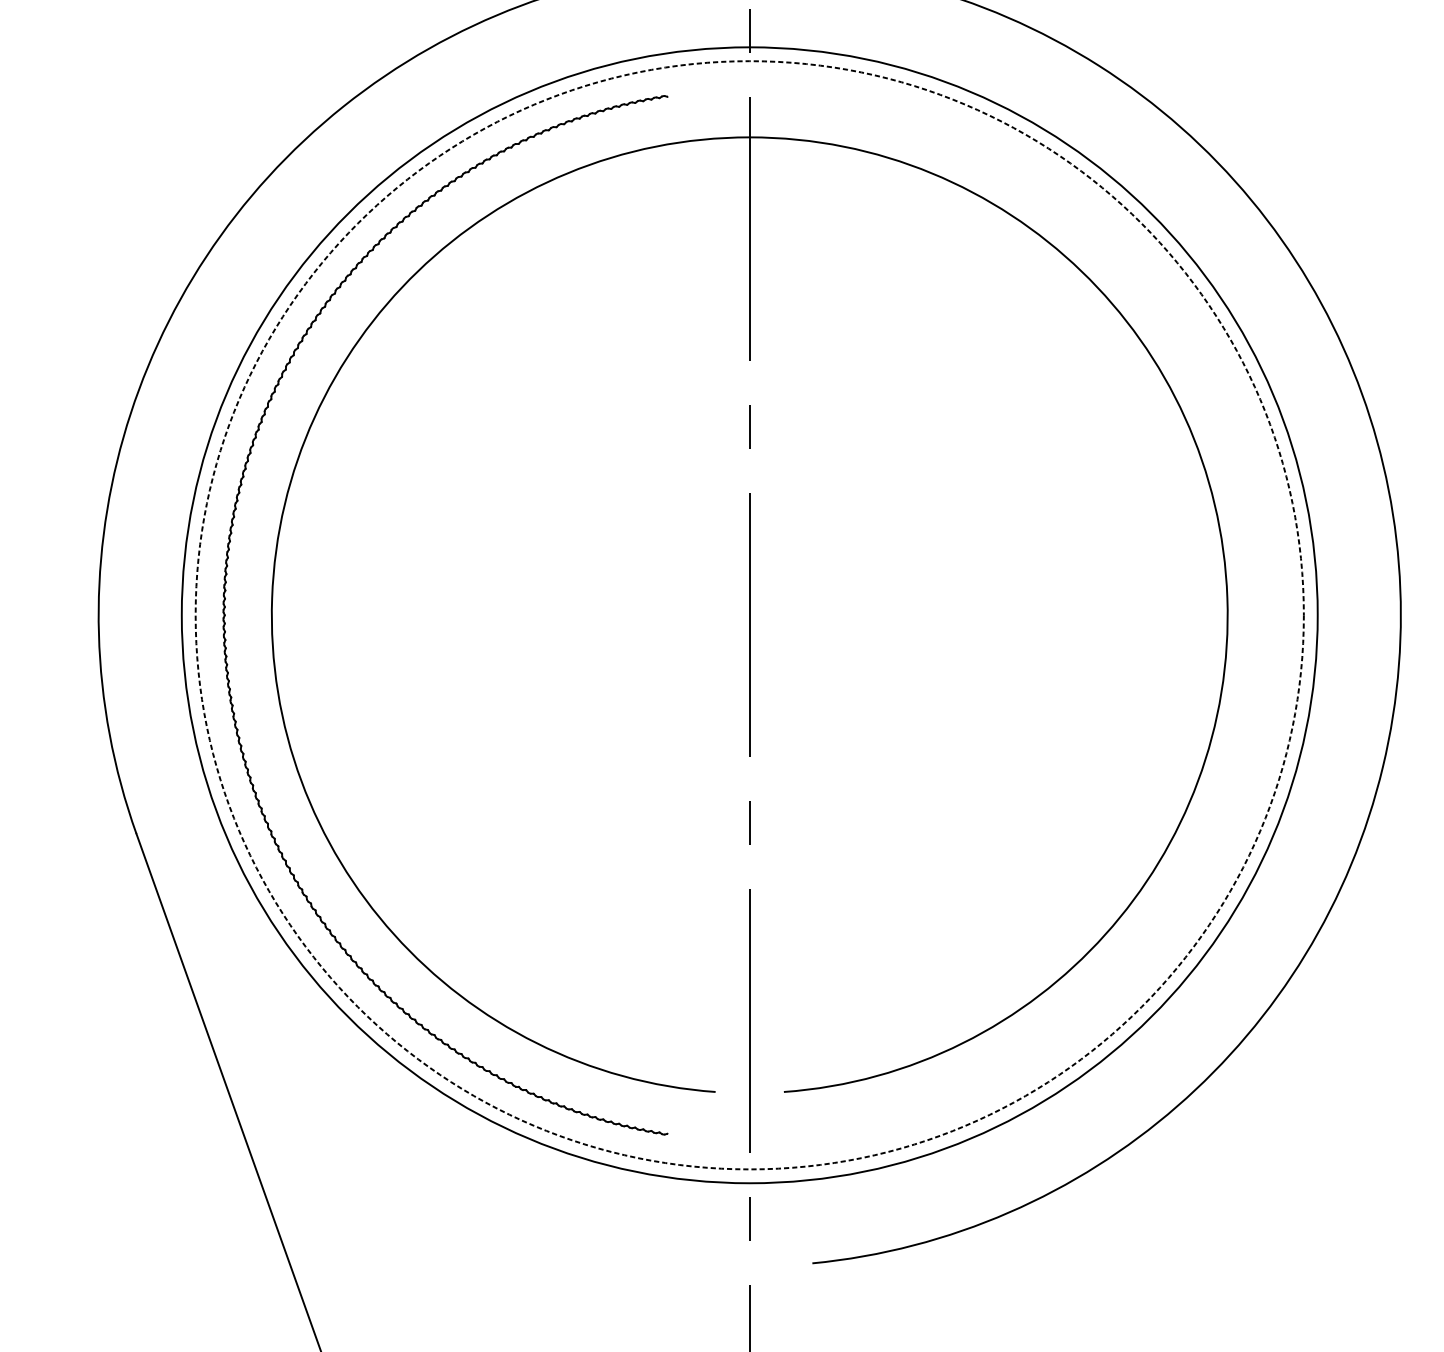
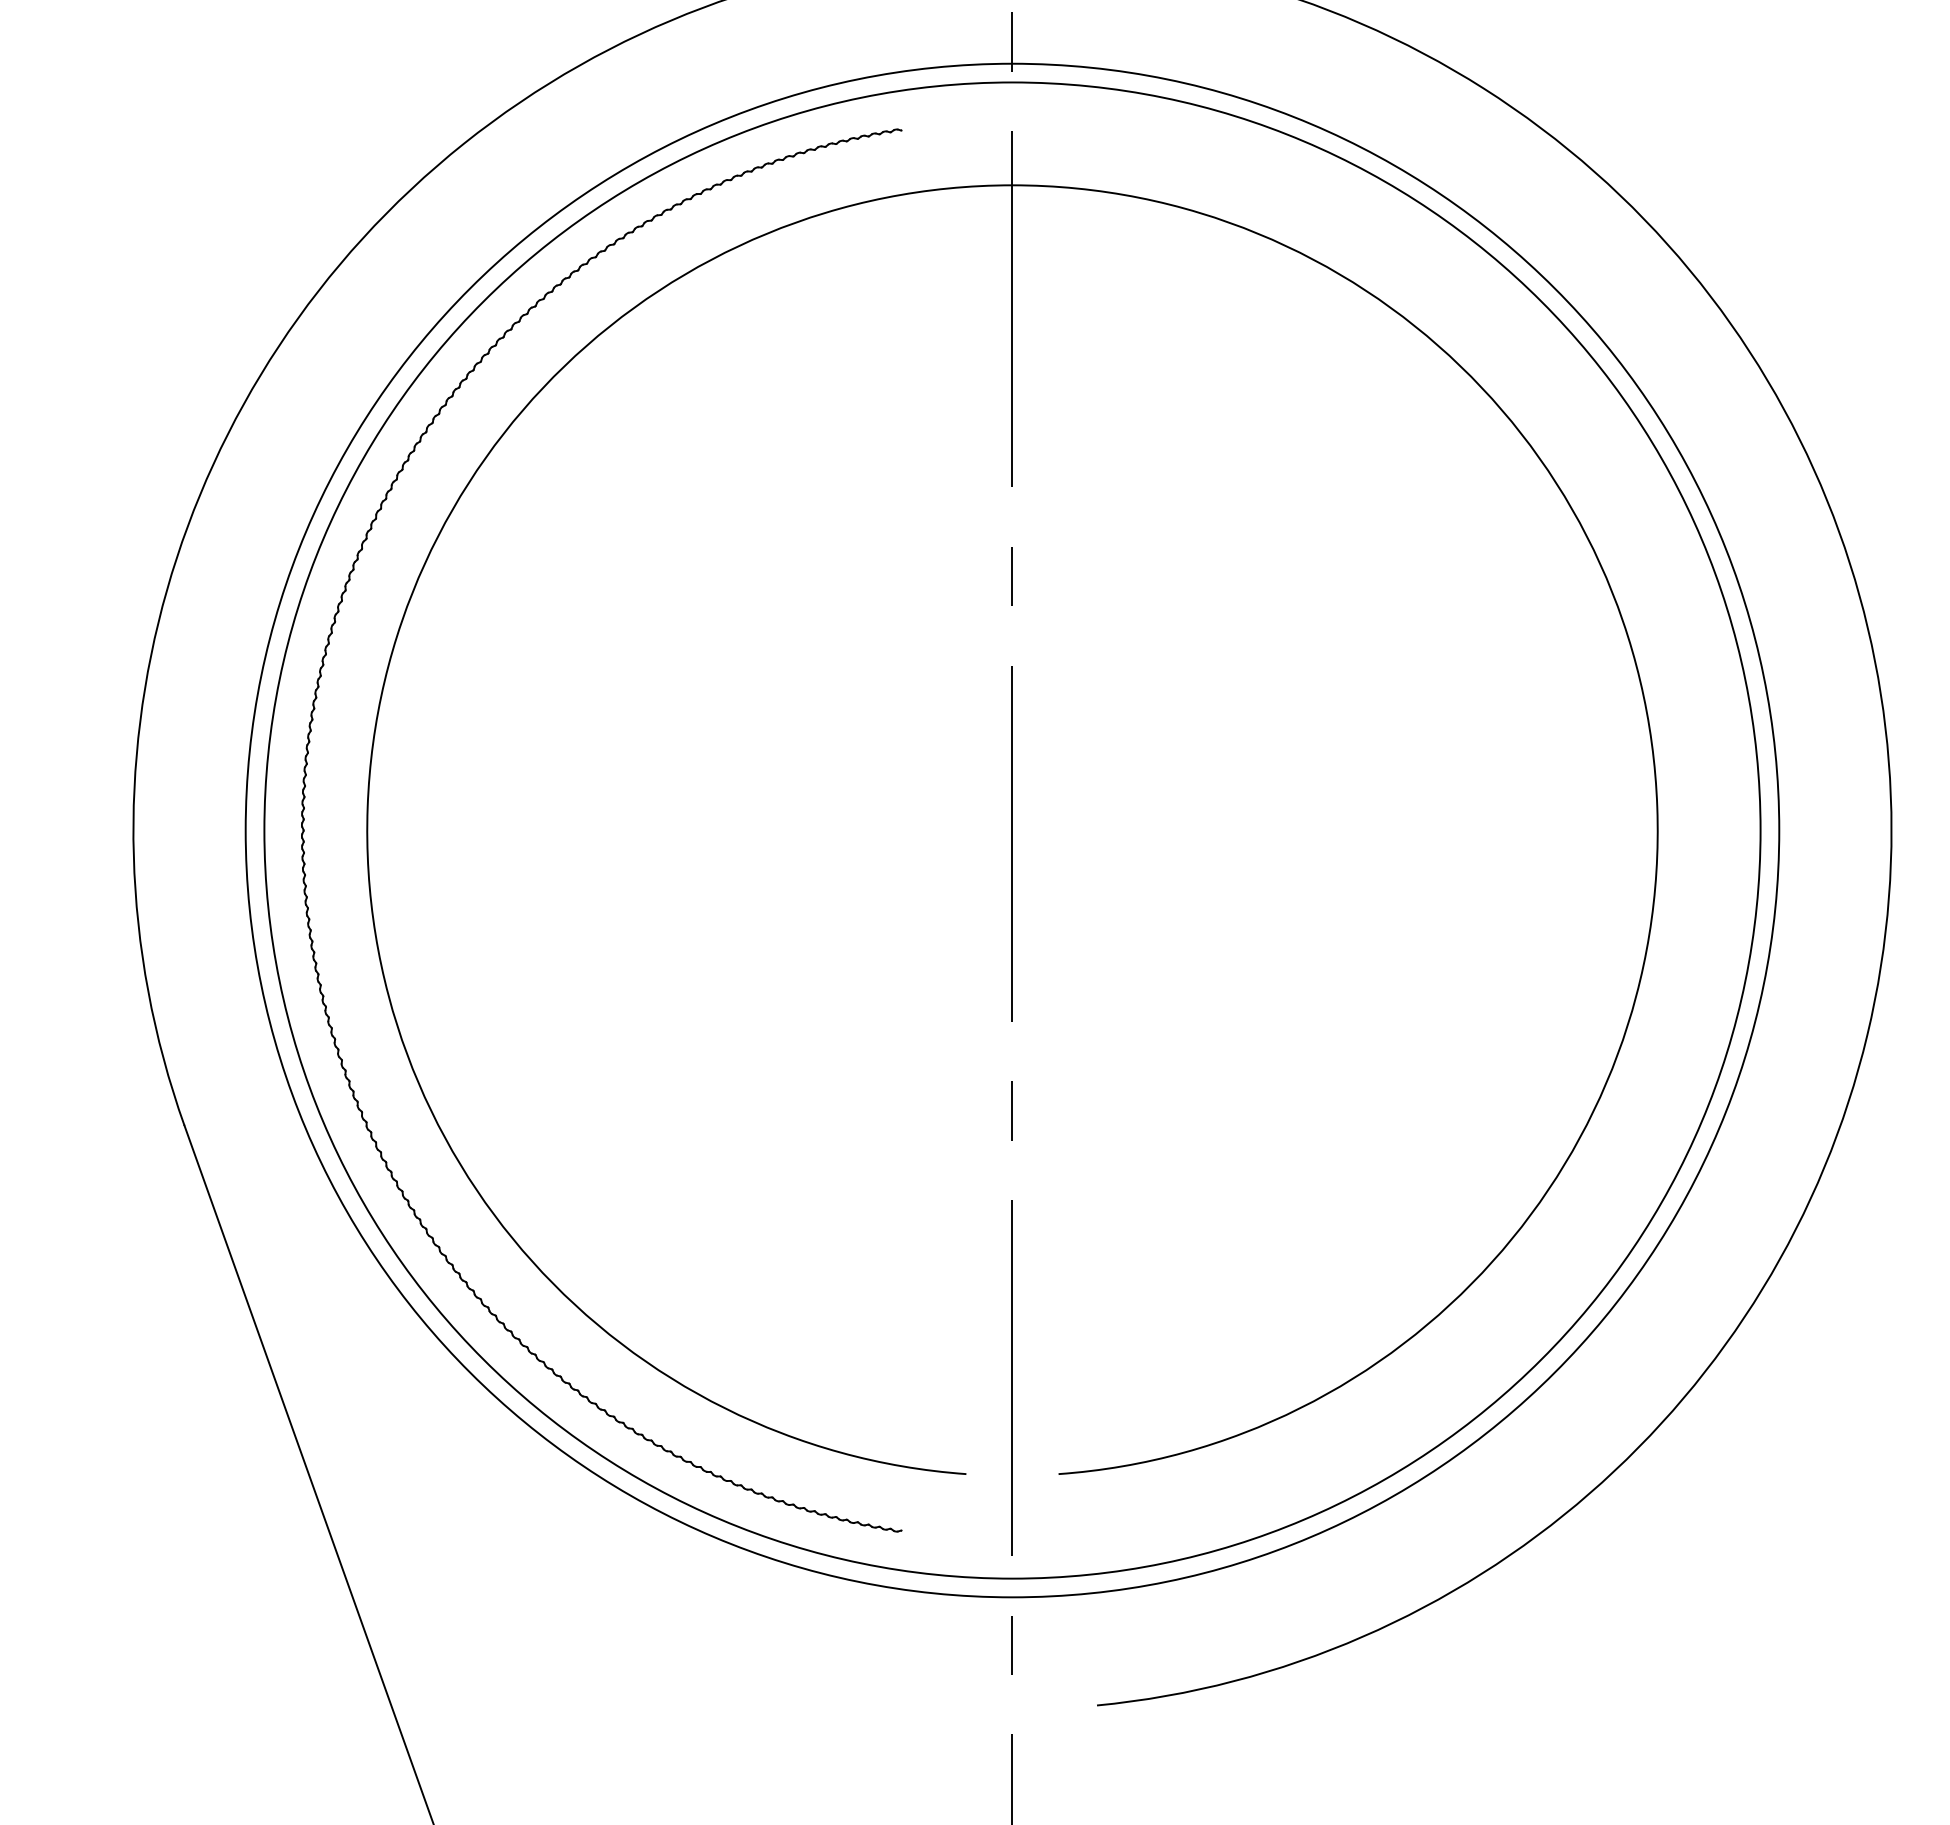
circle: (749, 615) -> (1012, 830), dashed -> solid

